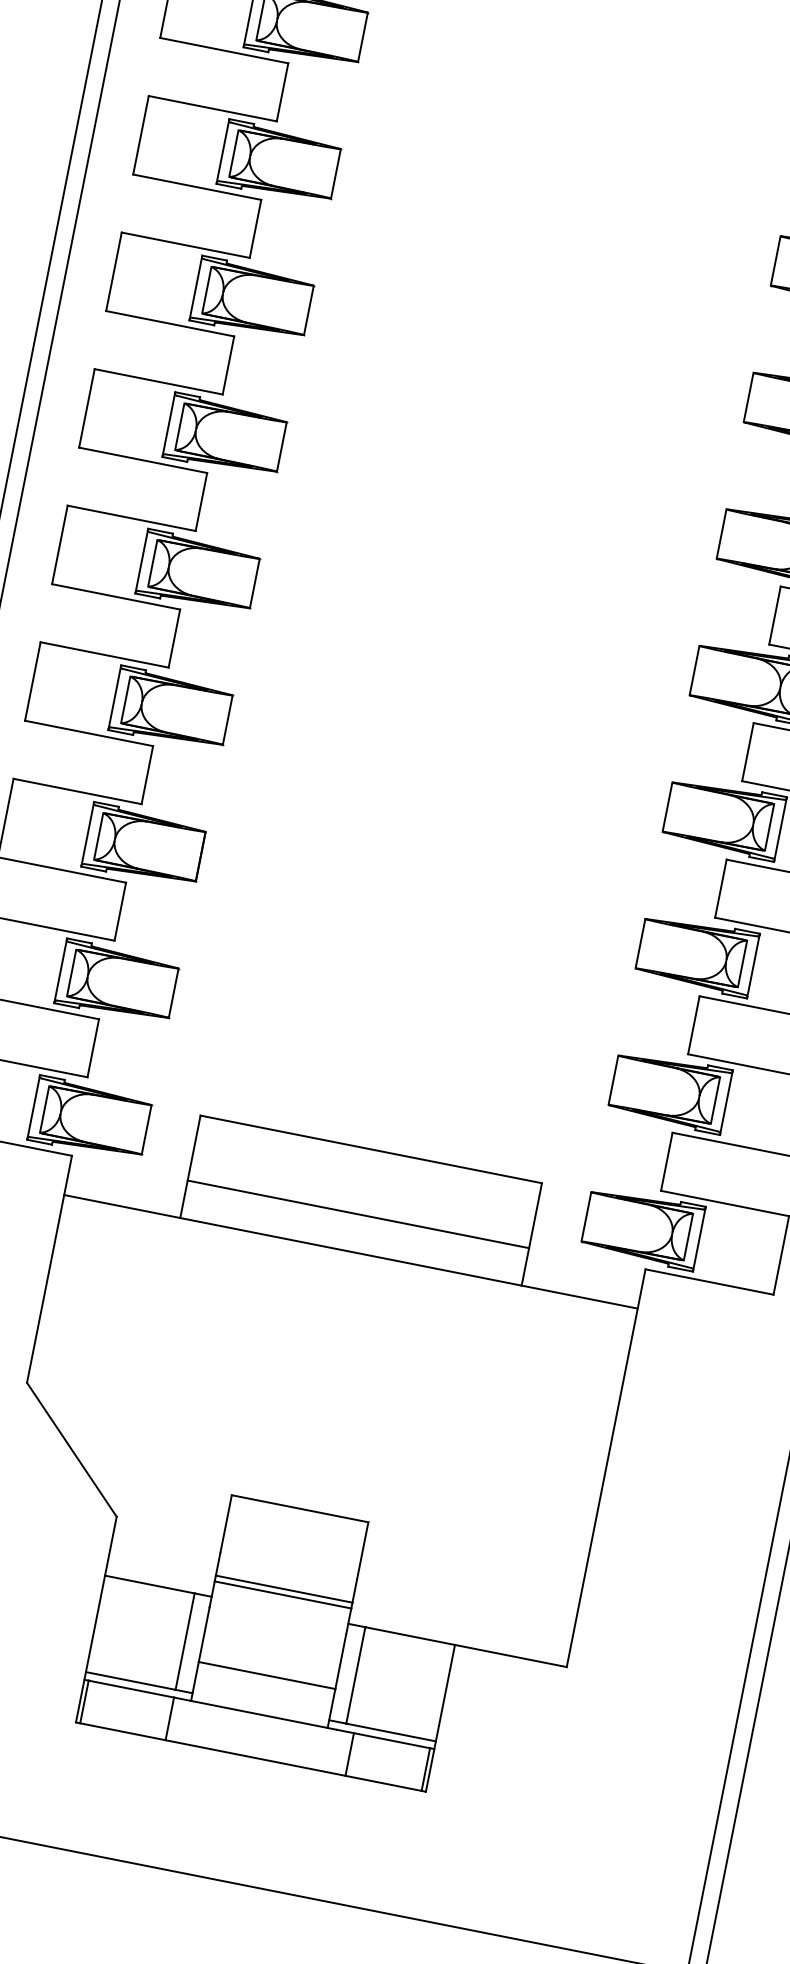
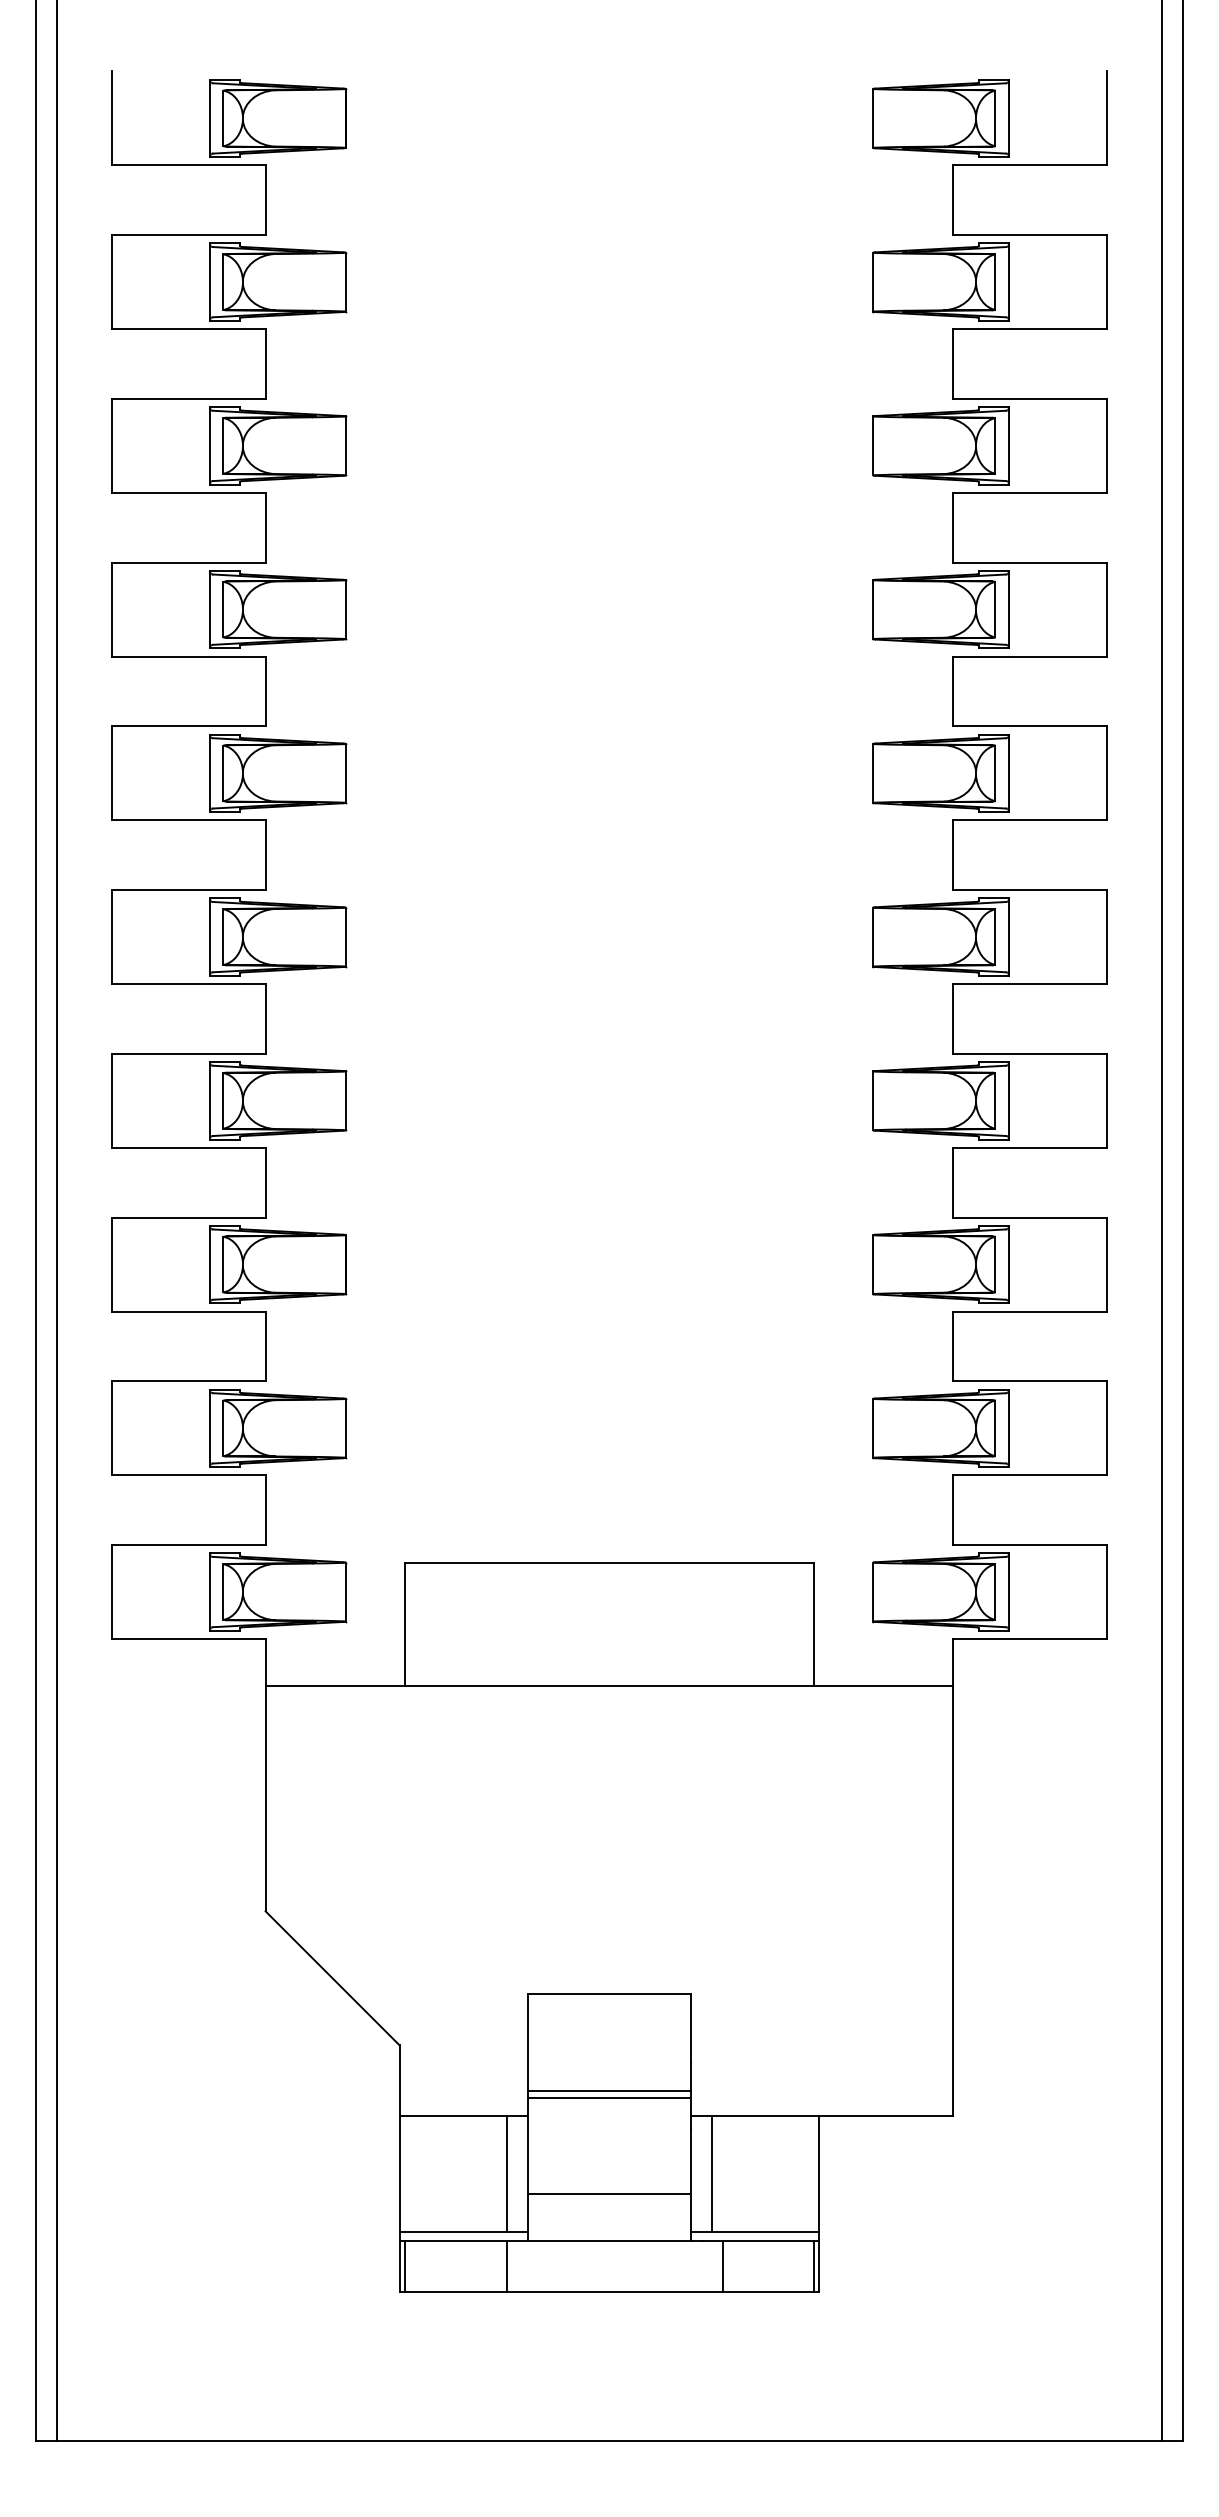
line: (358, 1214) -> (609, 1641), removed

